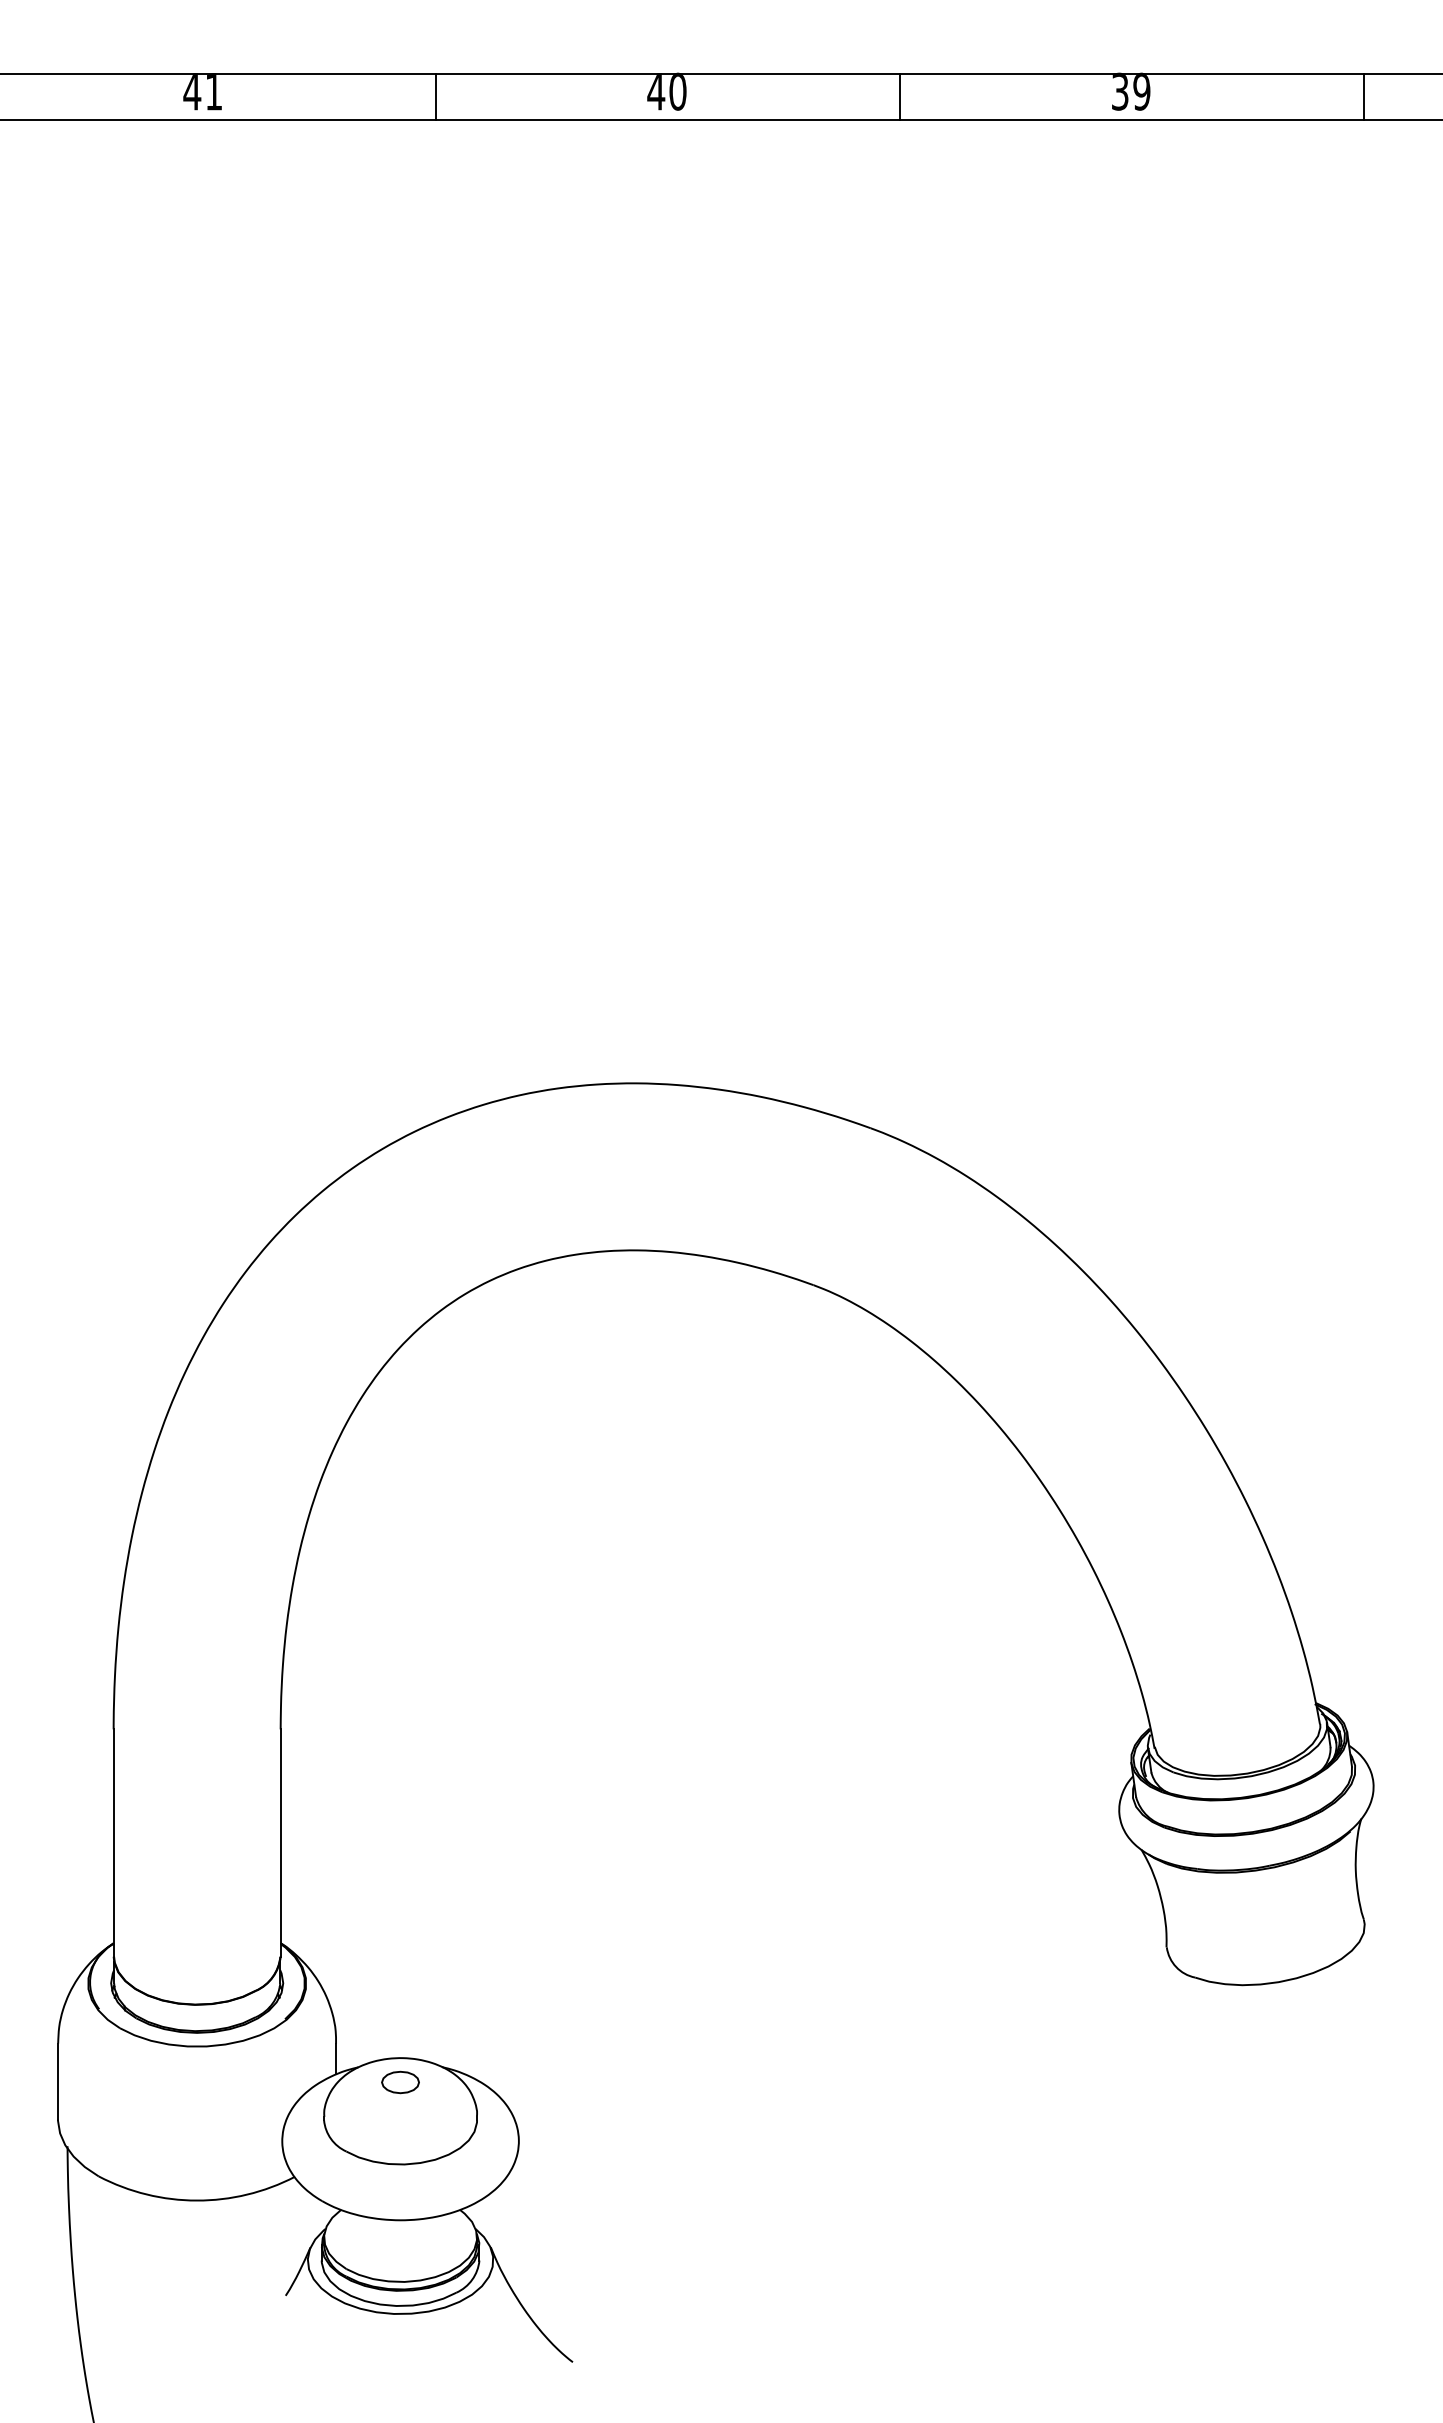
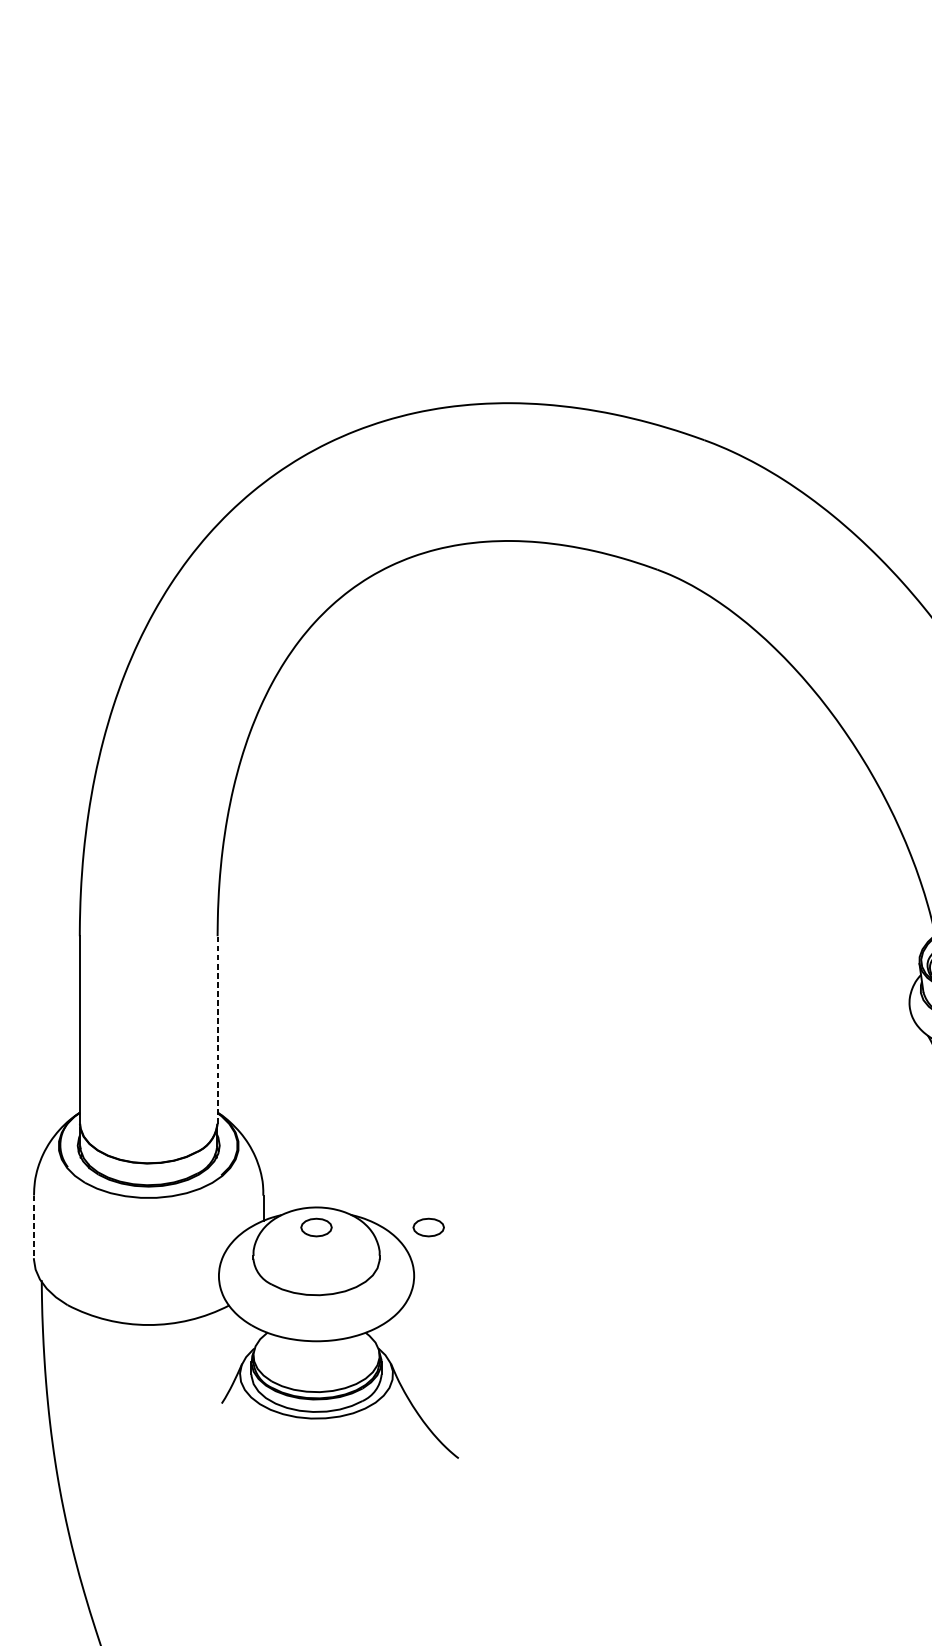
line: (280, 1843) -> (217, 1030), solid -> dashed
line: (57, 2081) -> (33, 1226), solid -> dashed
part: (536, 2082) -> (428, 1227), added

